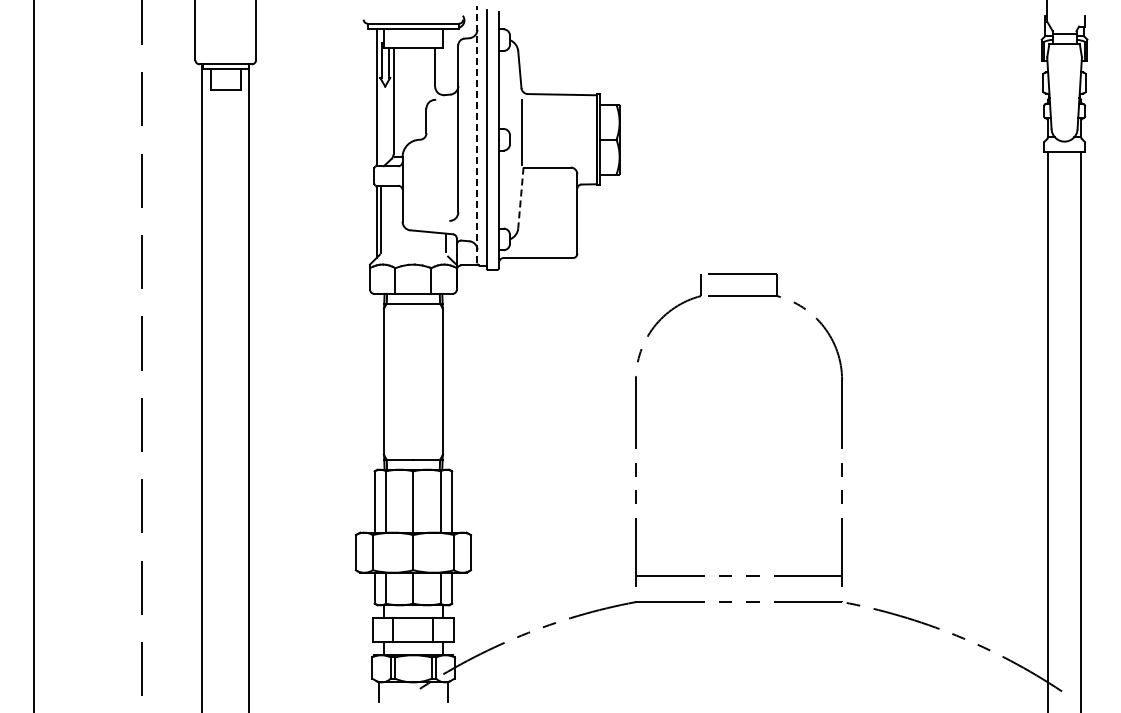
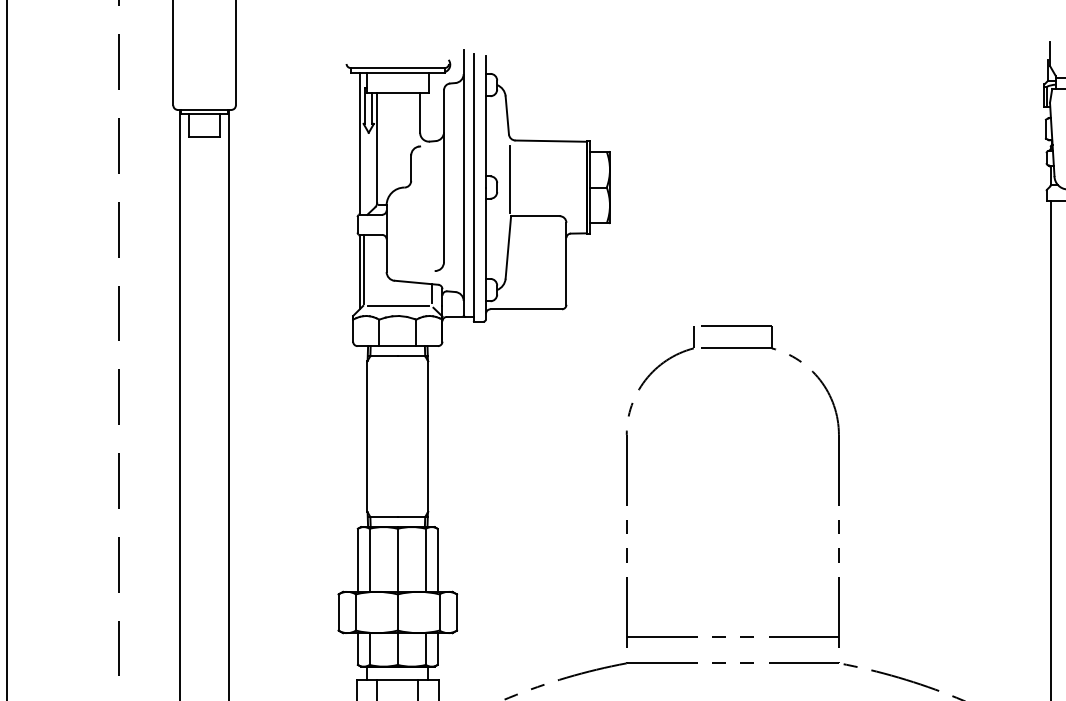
line: (477, 134) -> (463, 182), dashed -> solid
line: (520, 198) -> (507, 247), dashed -> solid
line: (413, 254) -> (397, 305), added

